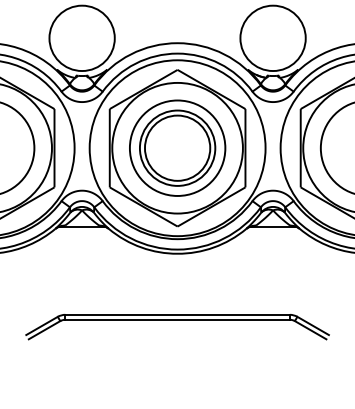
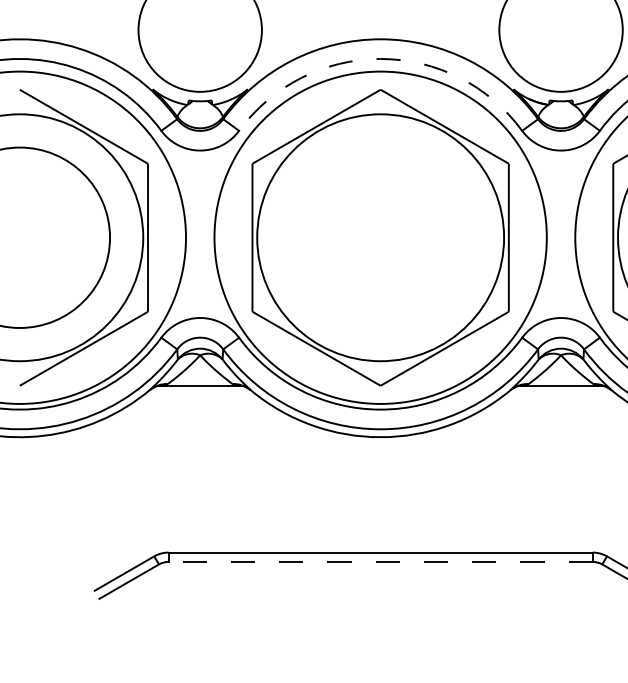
arc: (177, 53) -> (380, 58), solid -> dashed
part: (177, 147) -> (380, 236), removed
line: (177, 319) -> (380, 561), solid -> dashed

